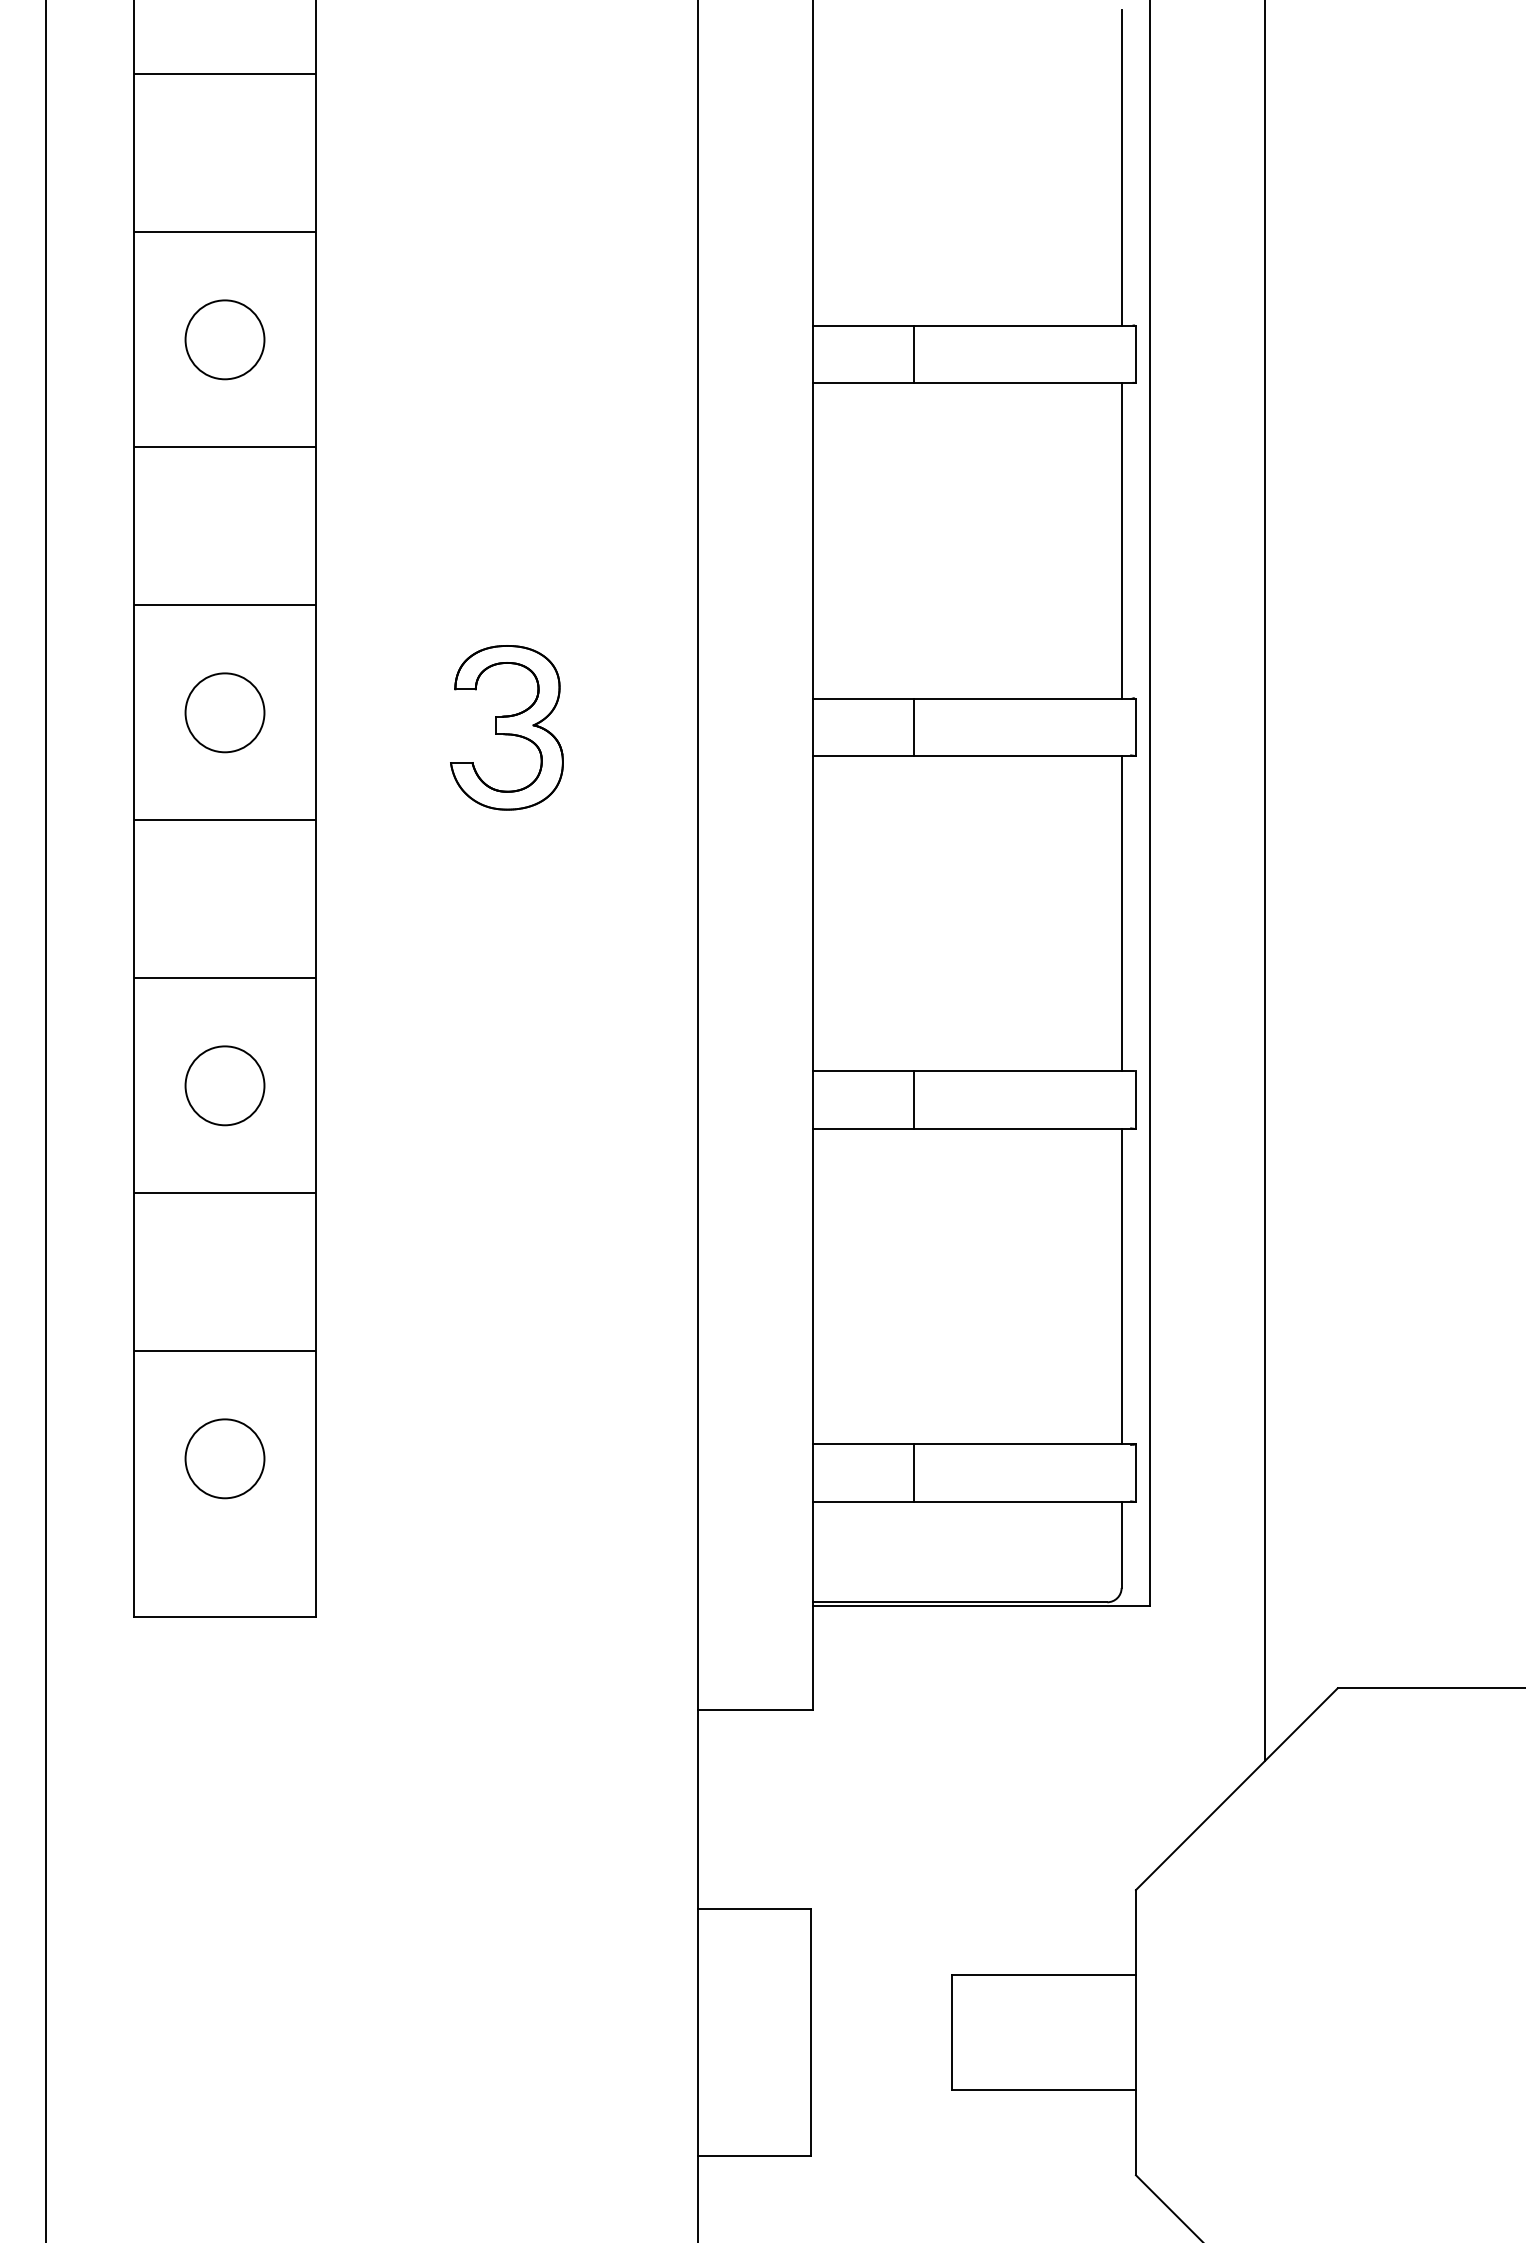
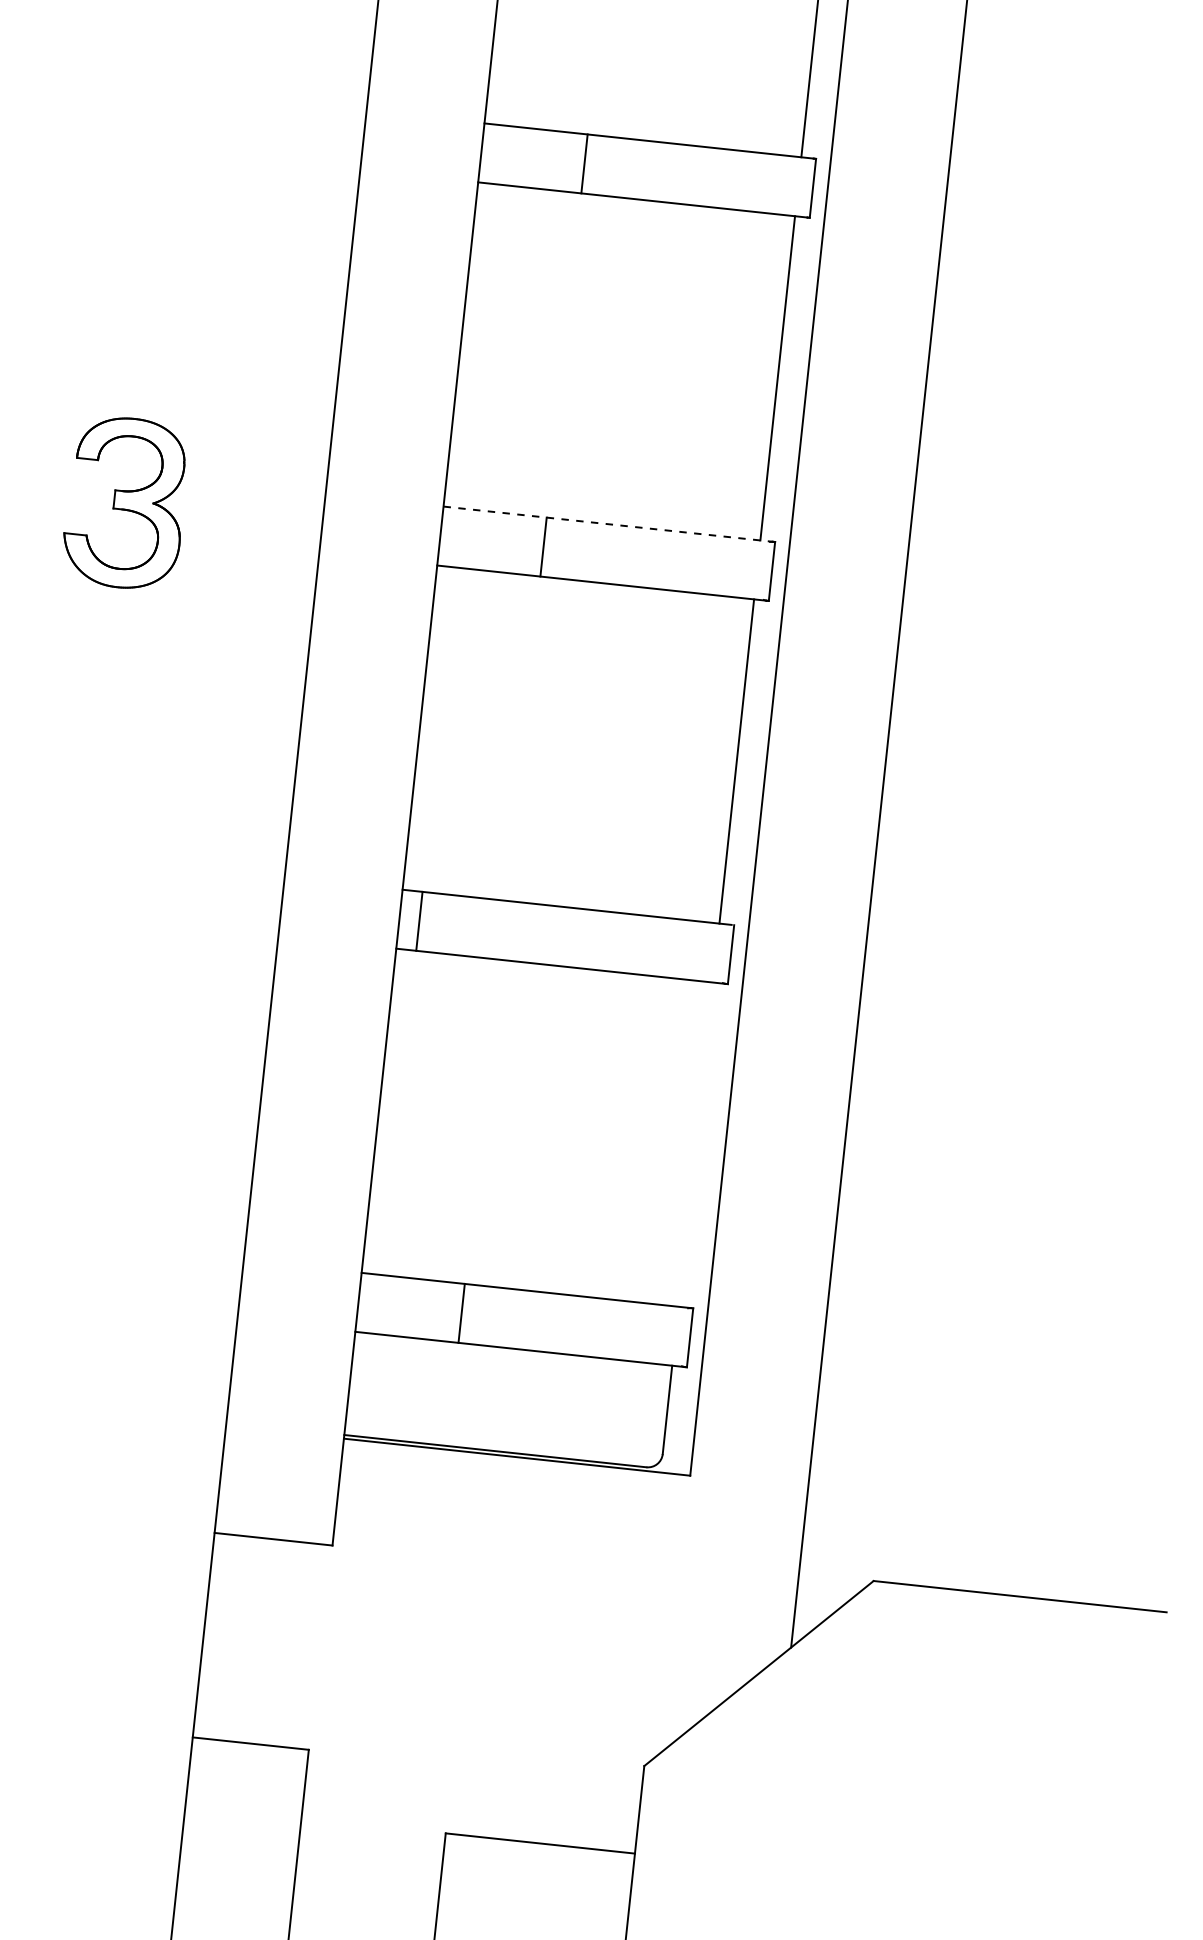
line: (973, 698) -> (608, 524), solid -> dashed
line: (913, 1099) -> (419, 920), moved
line: (1121, 1286) -> (695, 1144), removed

